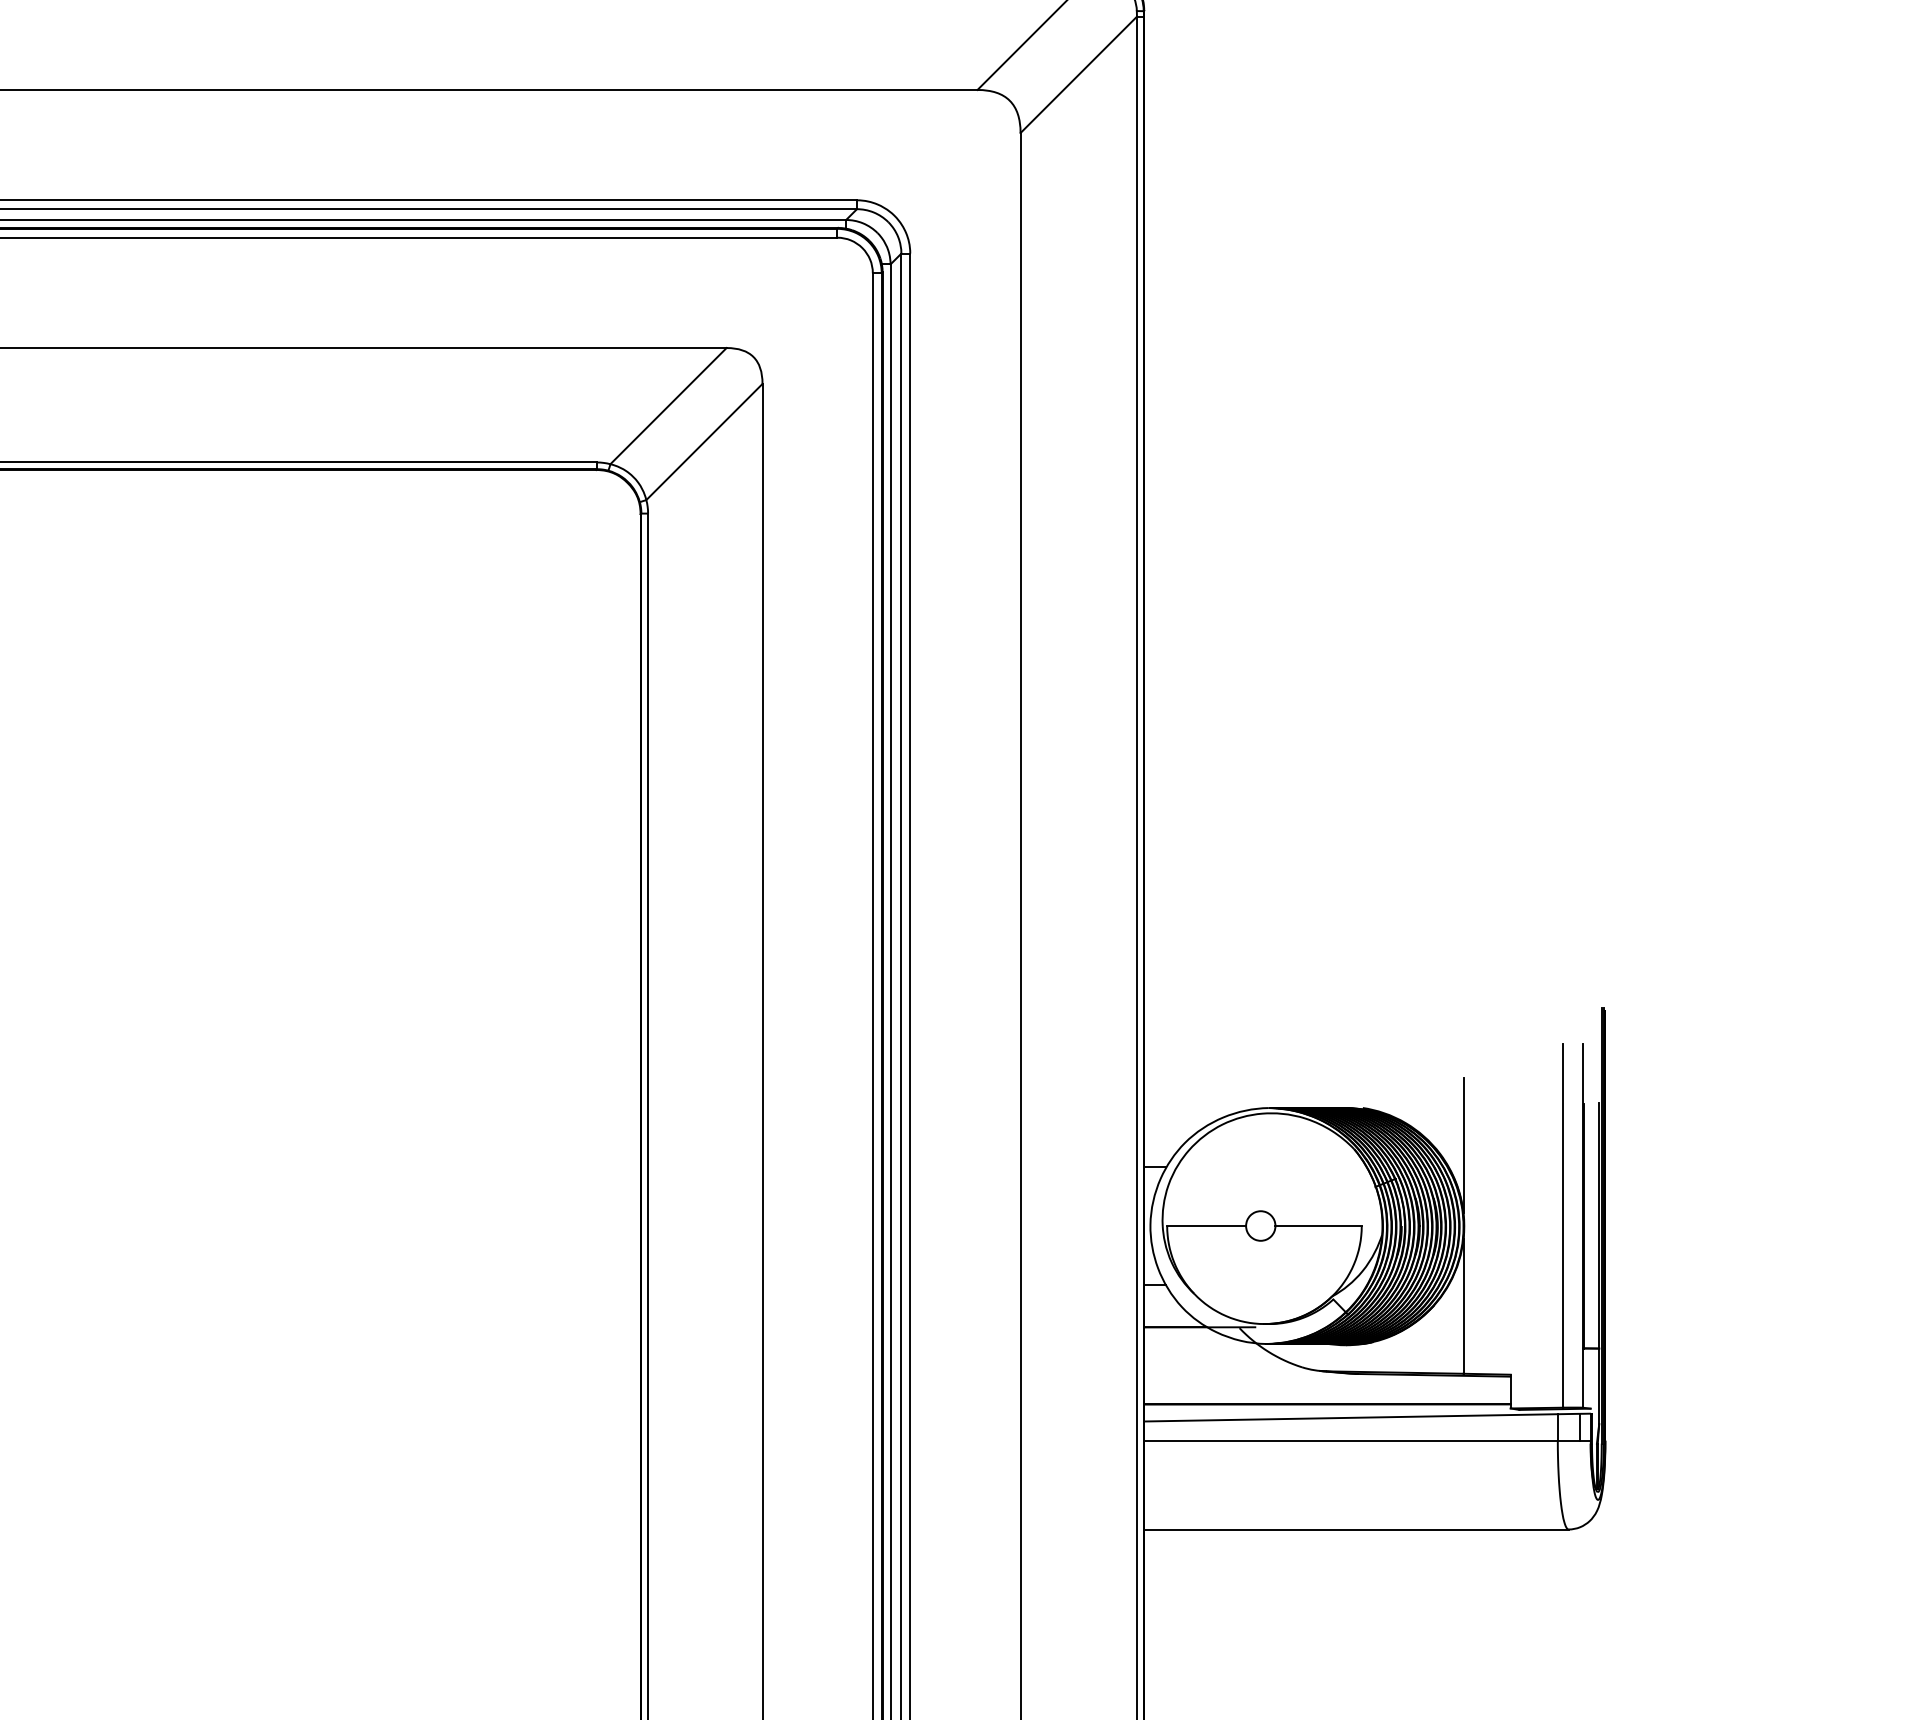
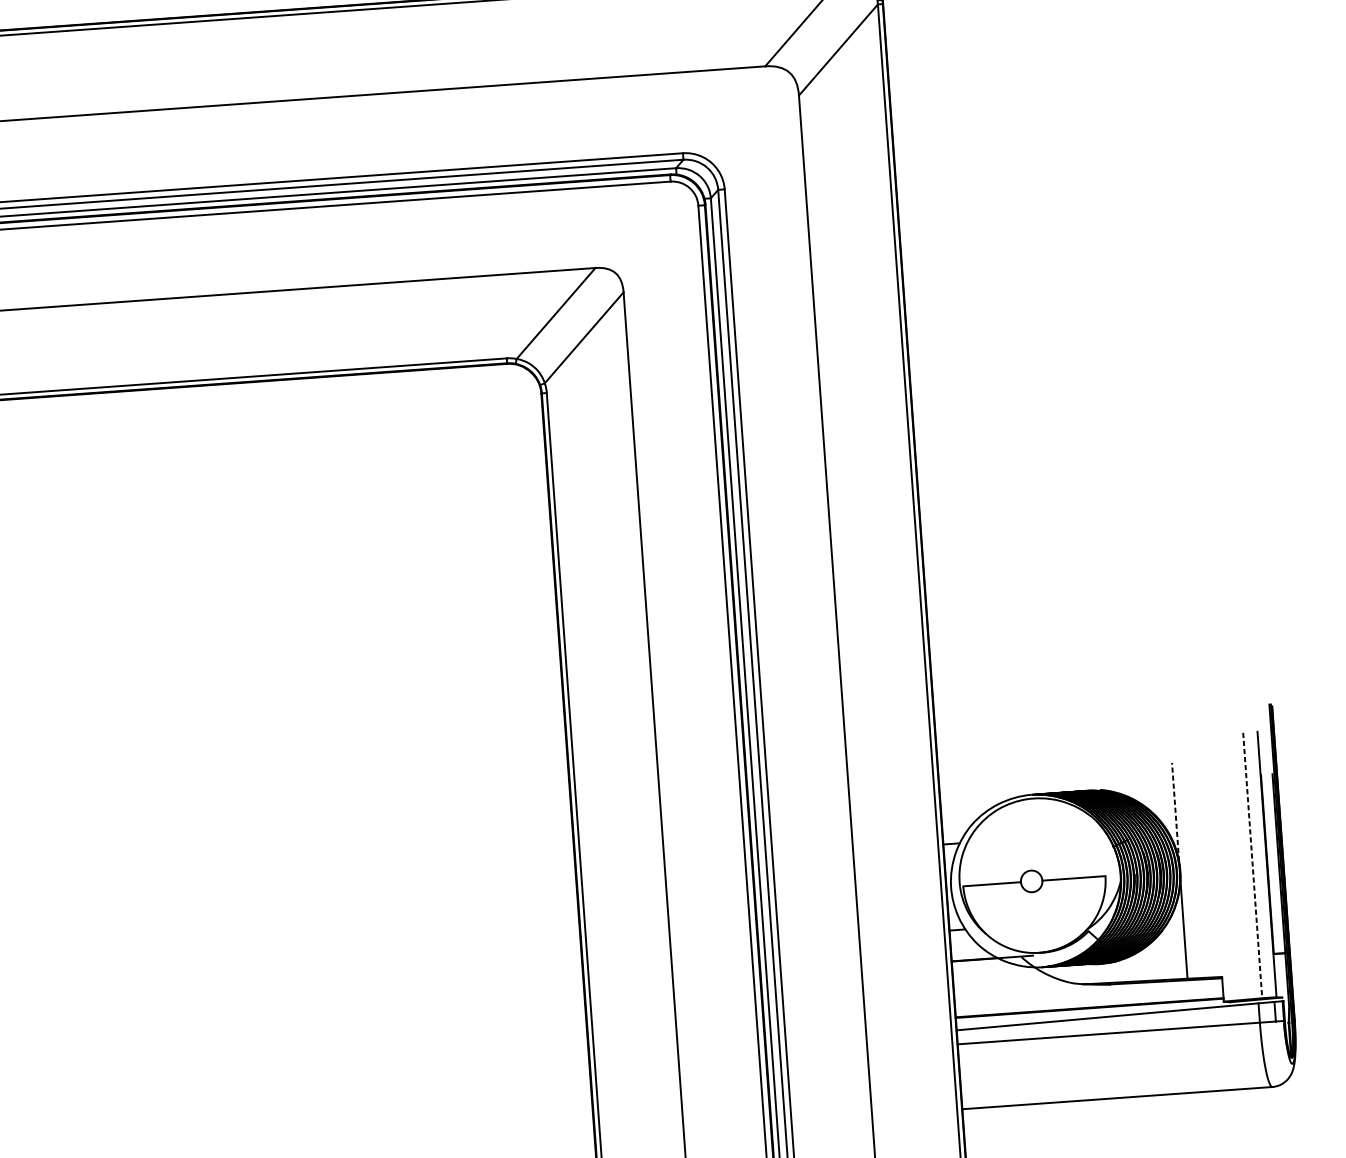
line: (1463, 1144) -> (1175, 811), solid -> dashed
line: (1563, 1226) -> (1252, 865), solid -> dashed

